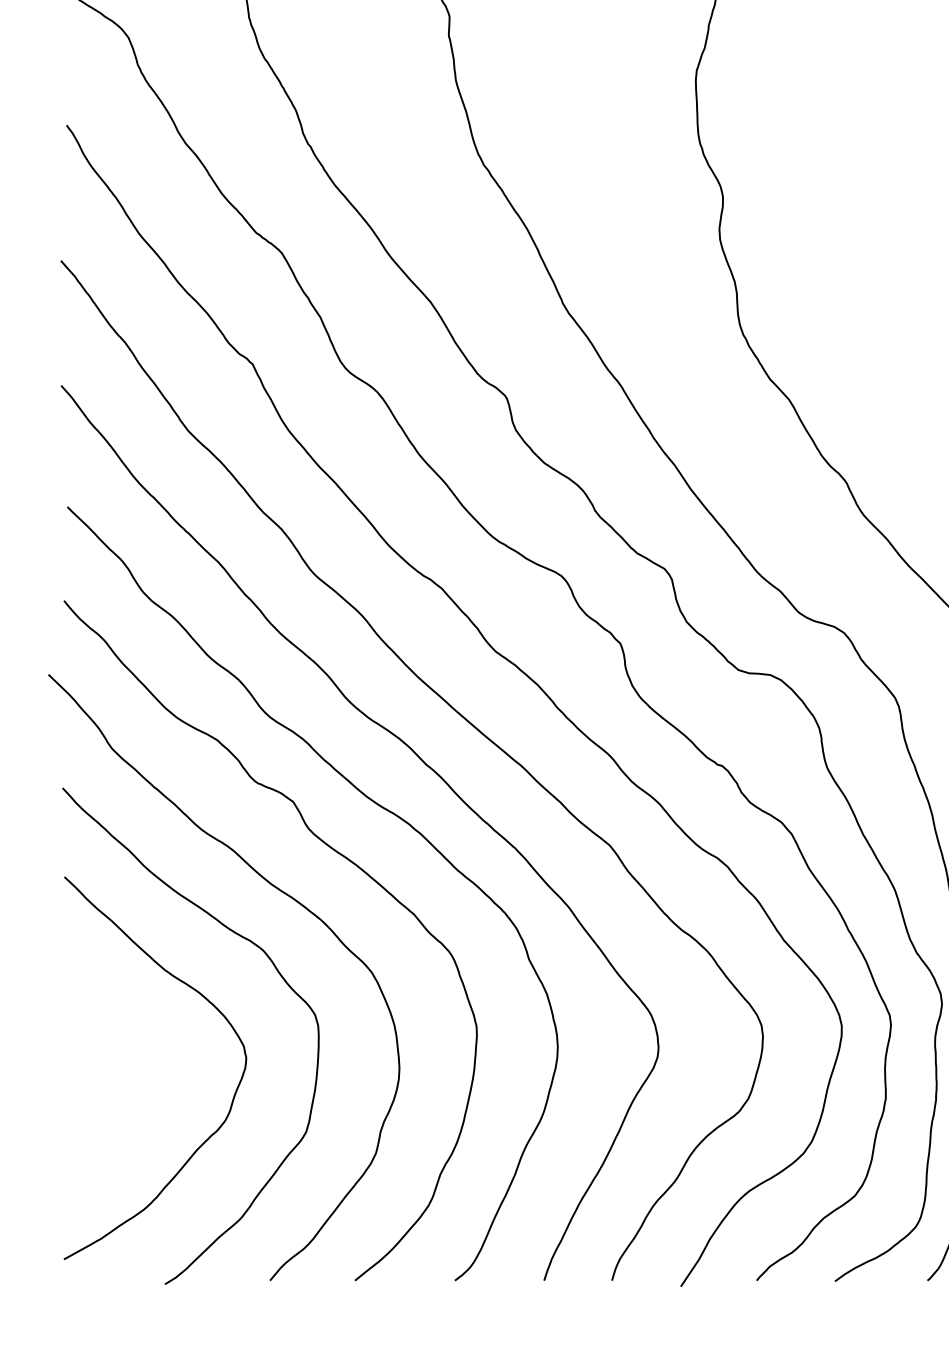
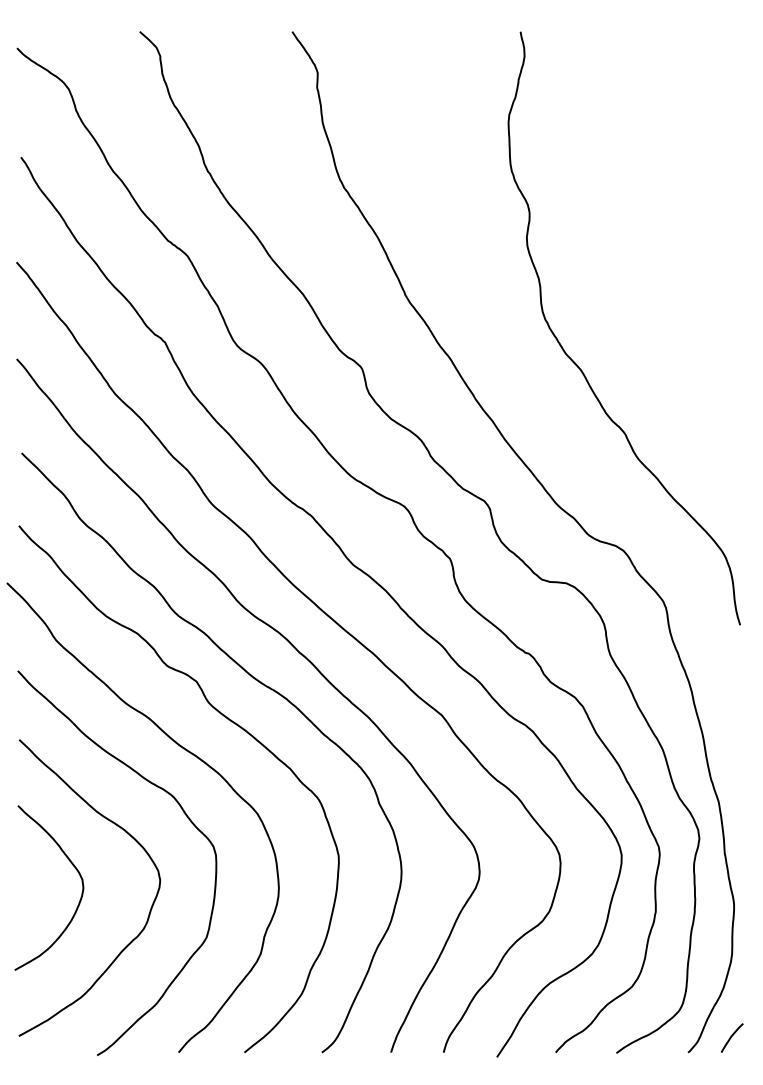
curve: (136, 1044) -> (75, 869), added

